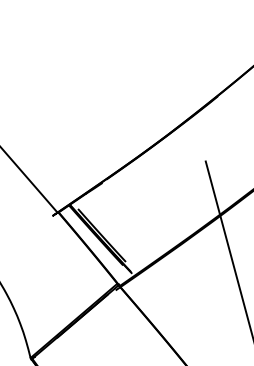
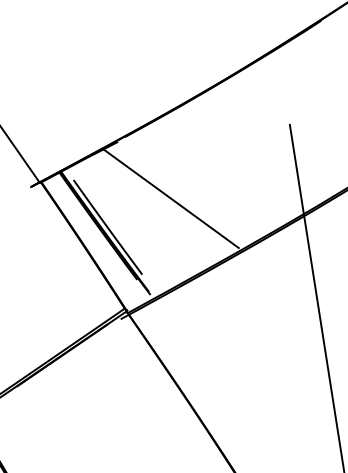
line: (137, 213) -> (169, 197), added

